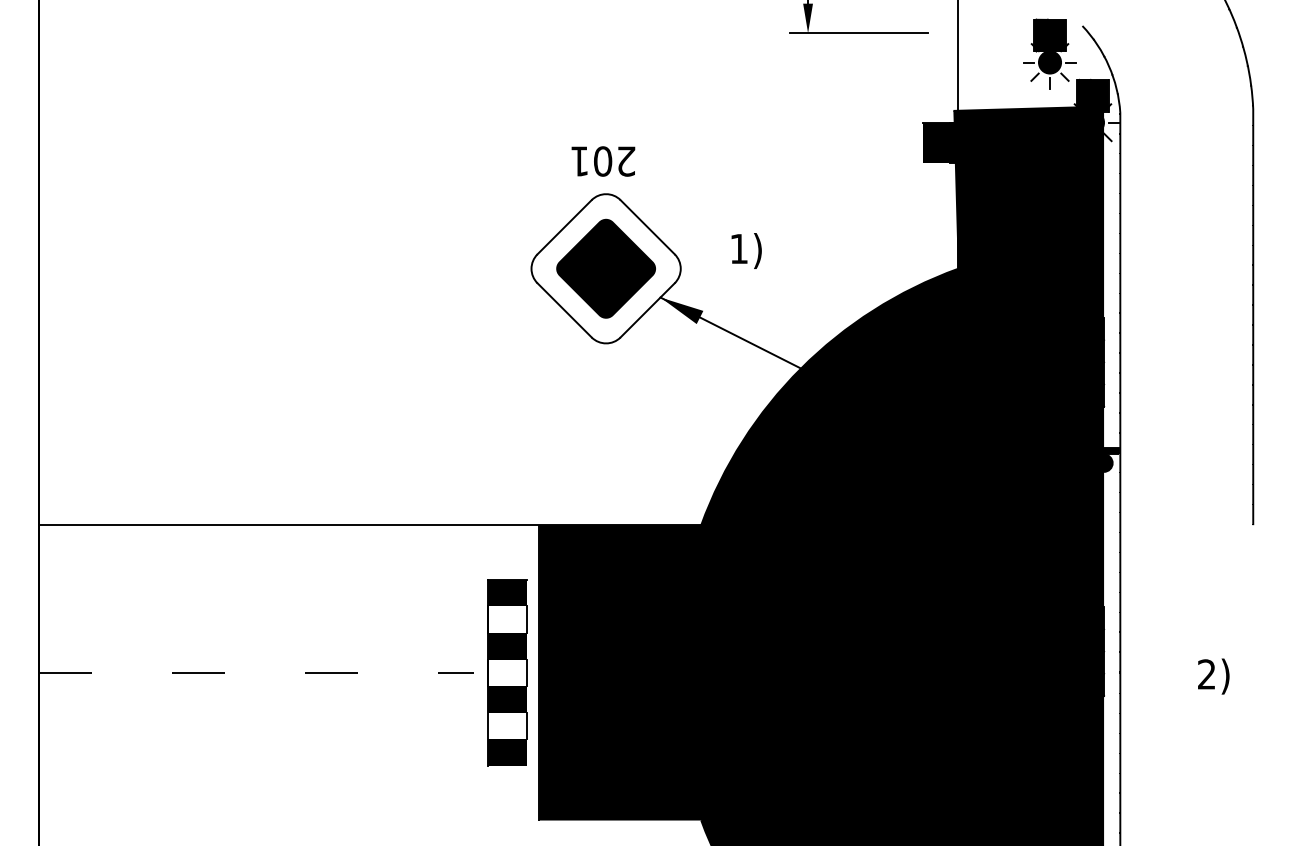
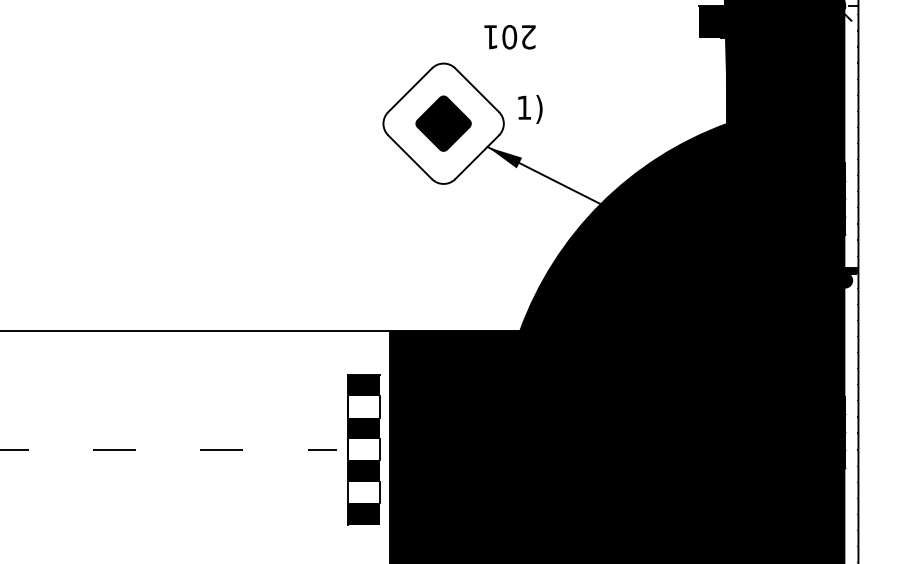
text: (603, 161) -> (510, 37), moved
text: (746, 250) -> (530, 109), moved
part: (605, 268) -> (443, 123), size x0.7

